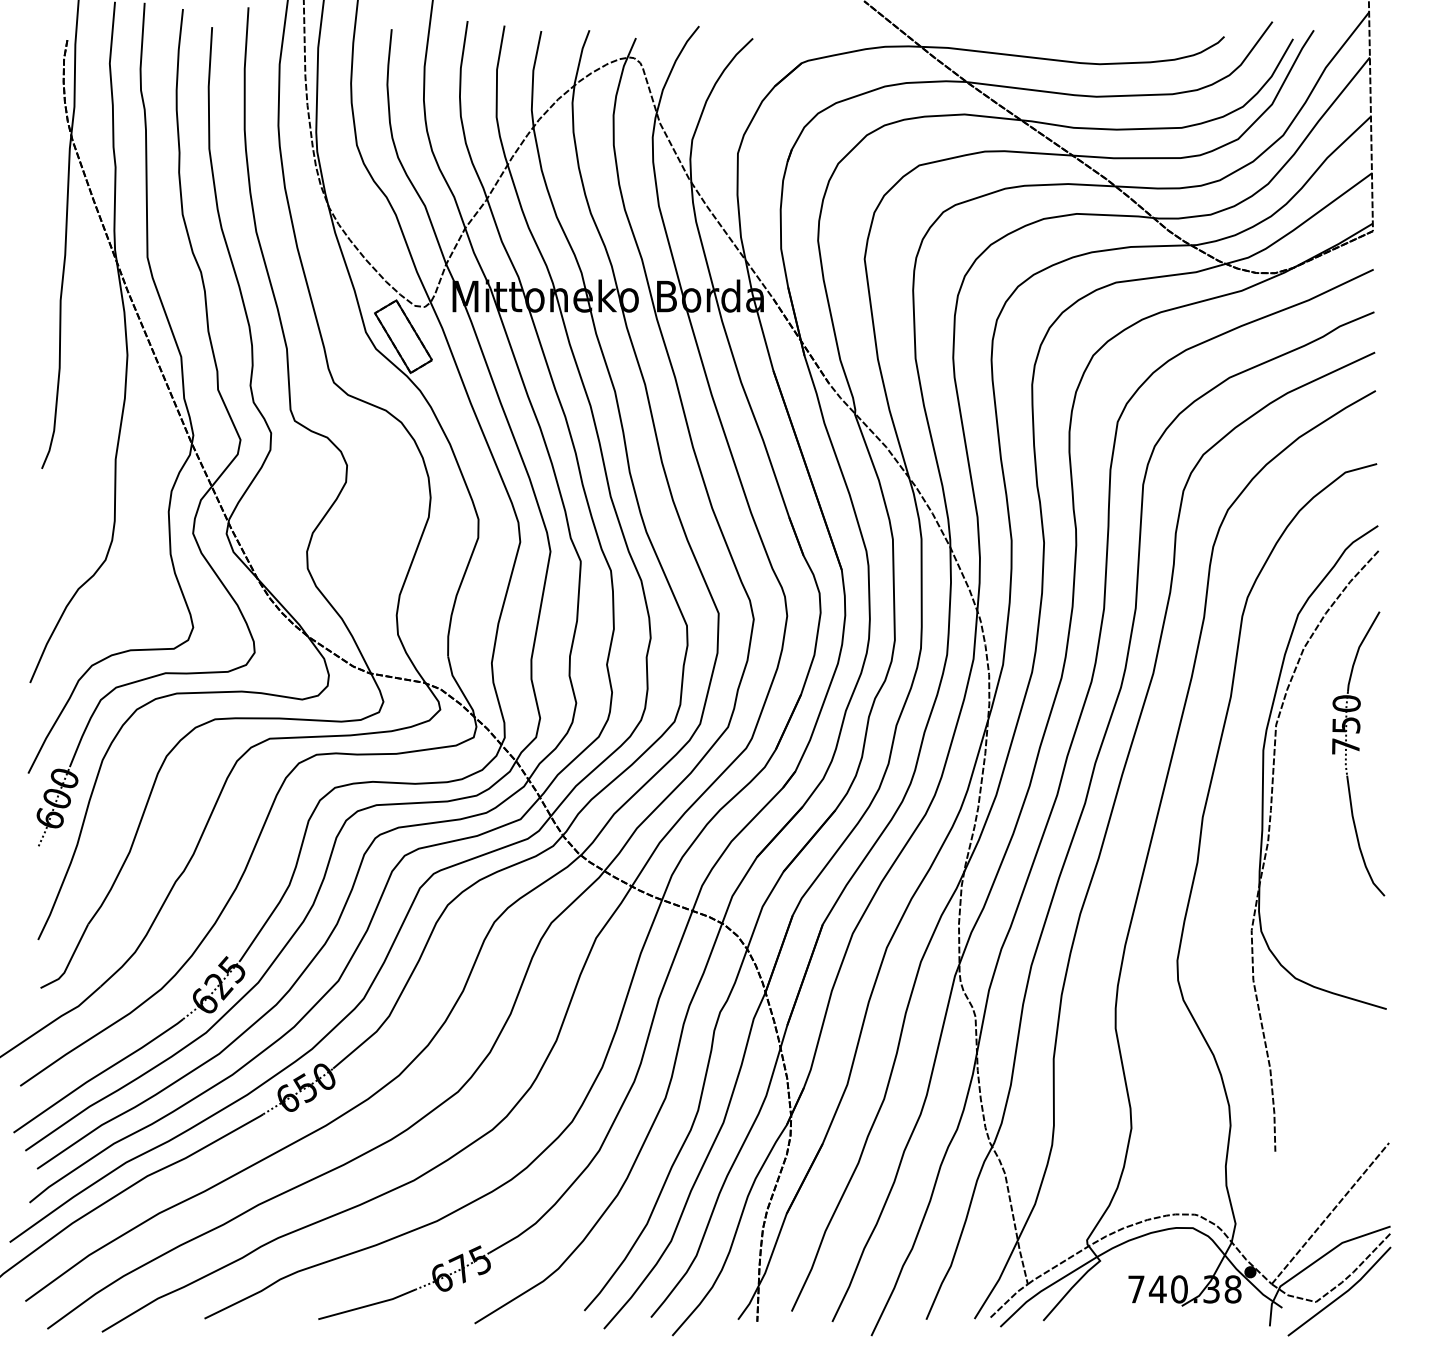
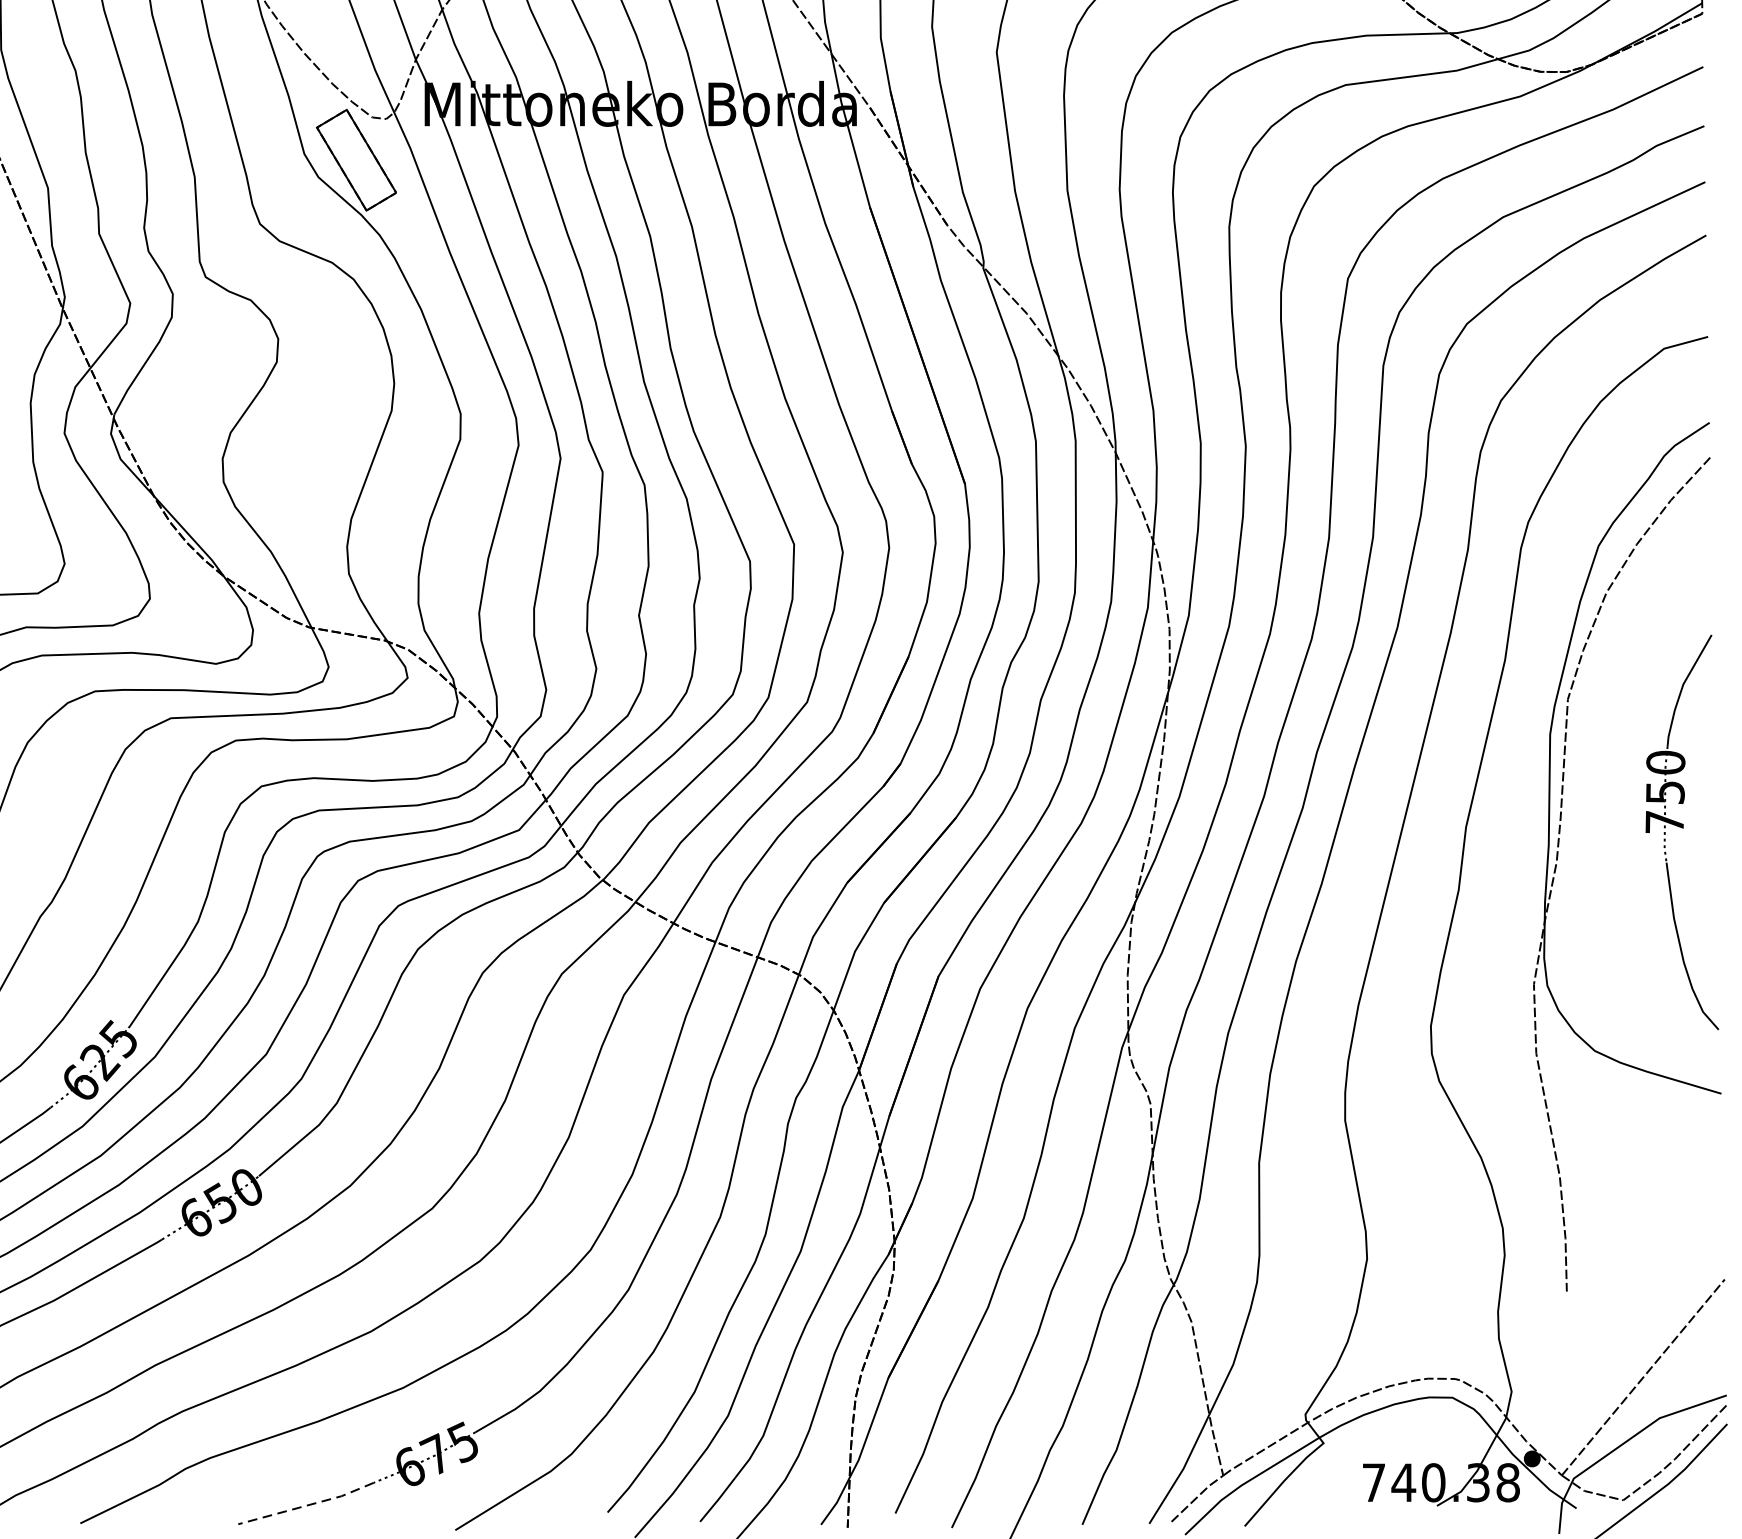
part: (1358, 753) -> (1682, 831), moved
line: (367, 1305) -> (306, 1505), solid -> dashed

